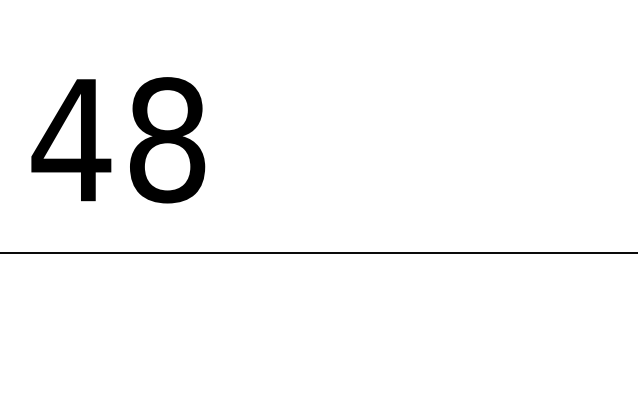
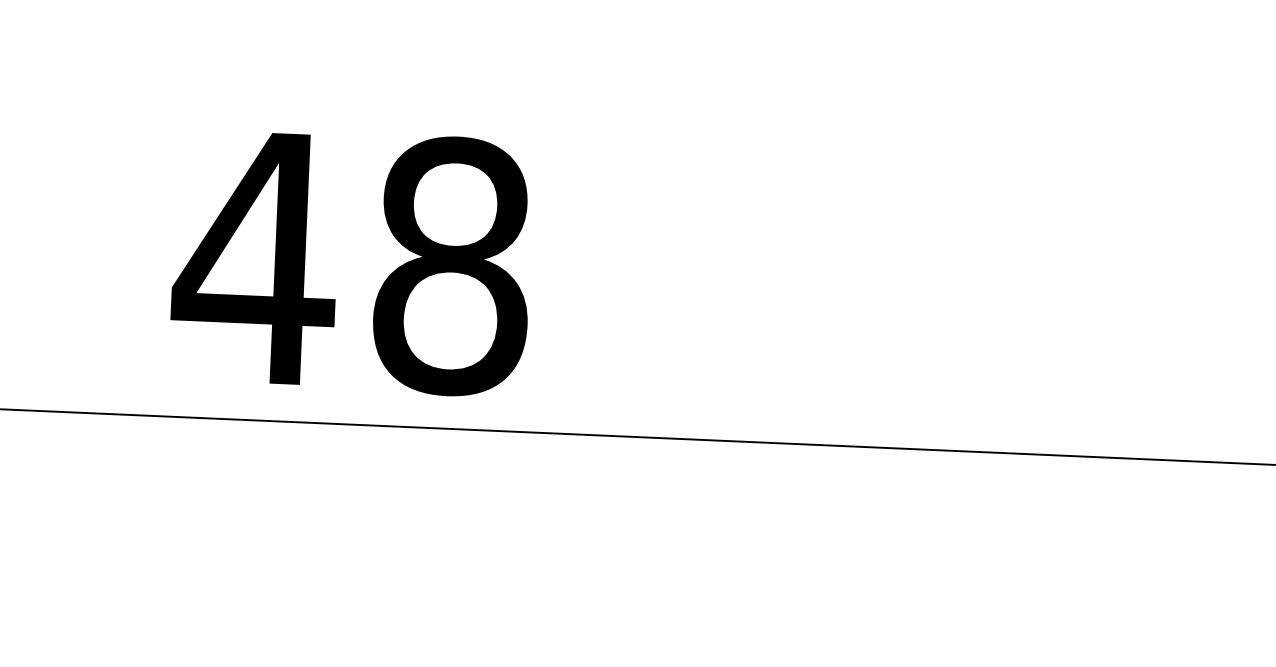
text: (118, 140) -> (352, 262), moved

